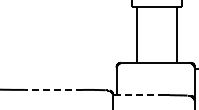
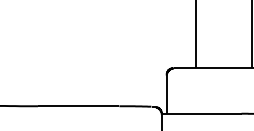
line: (53, 89) -> (78, 105), dashed -> solid
line: (139, 95) -> (198, 114), dashed -> solid

